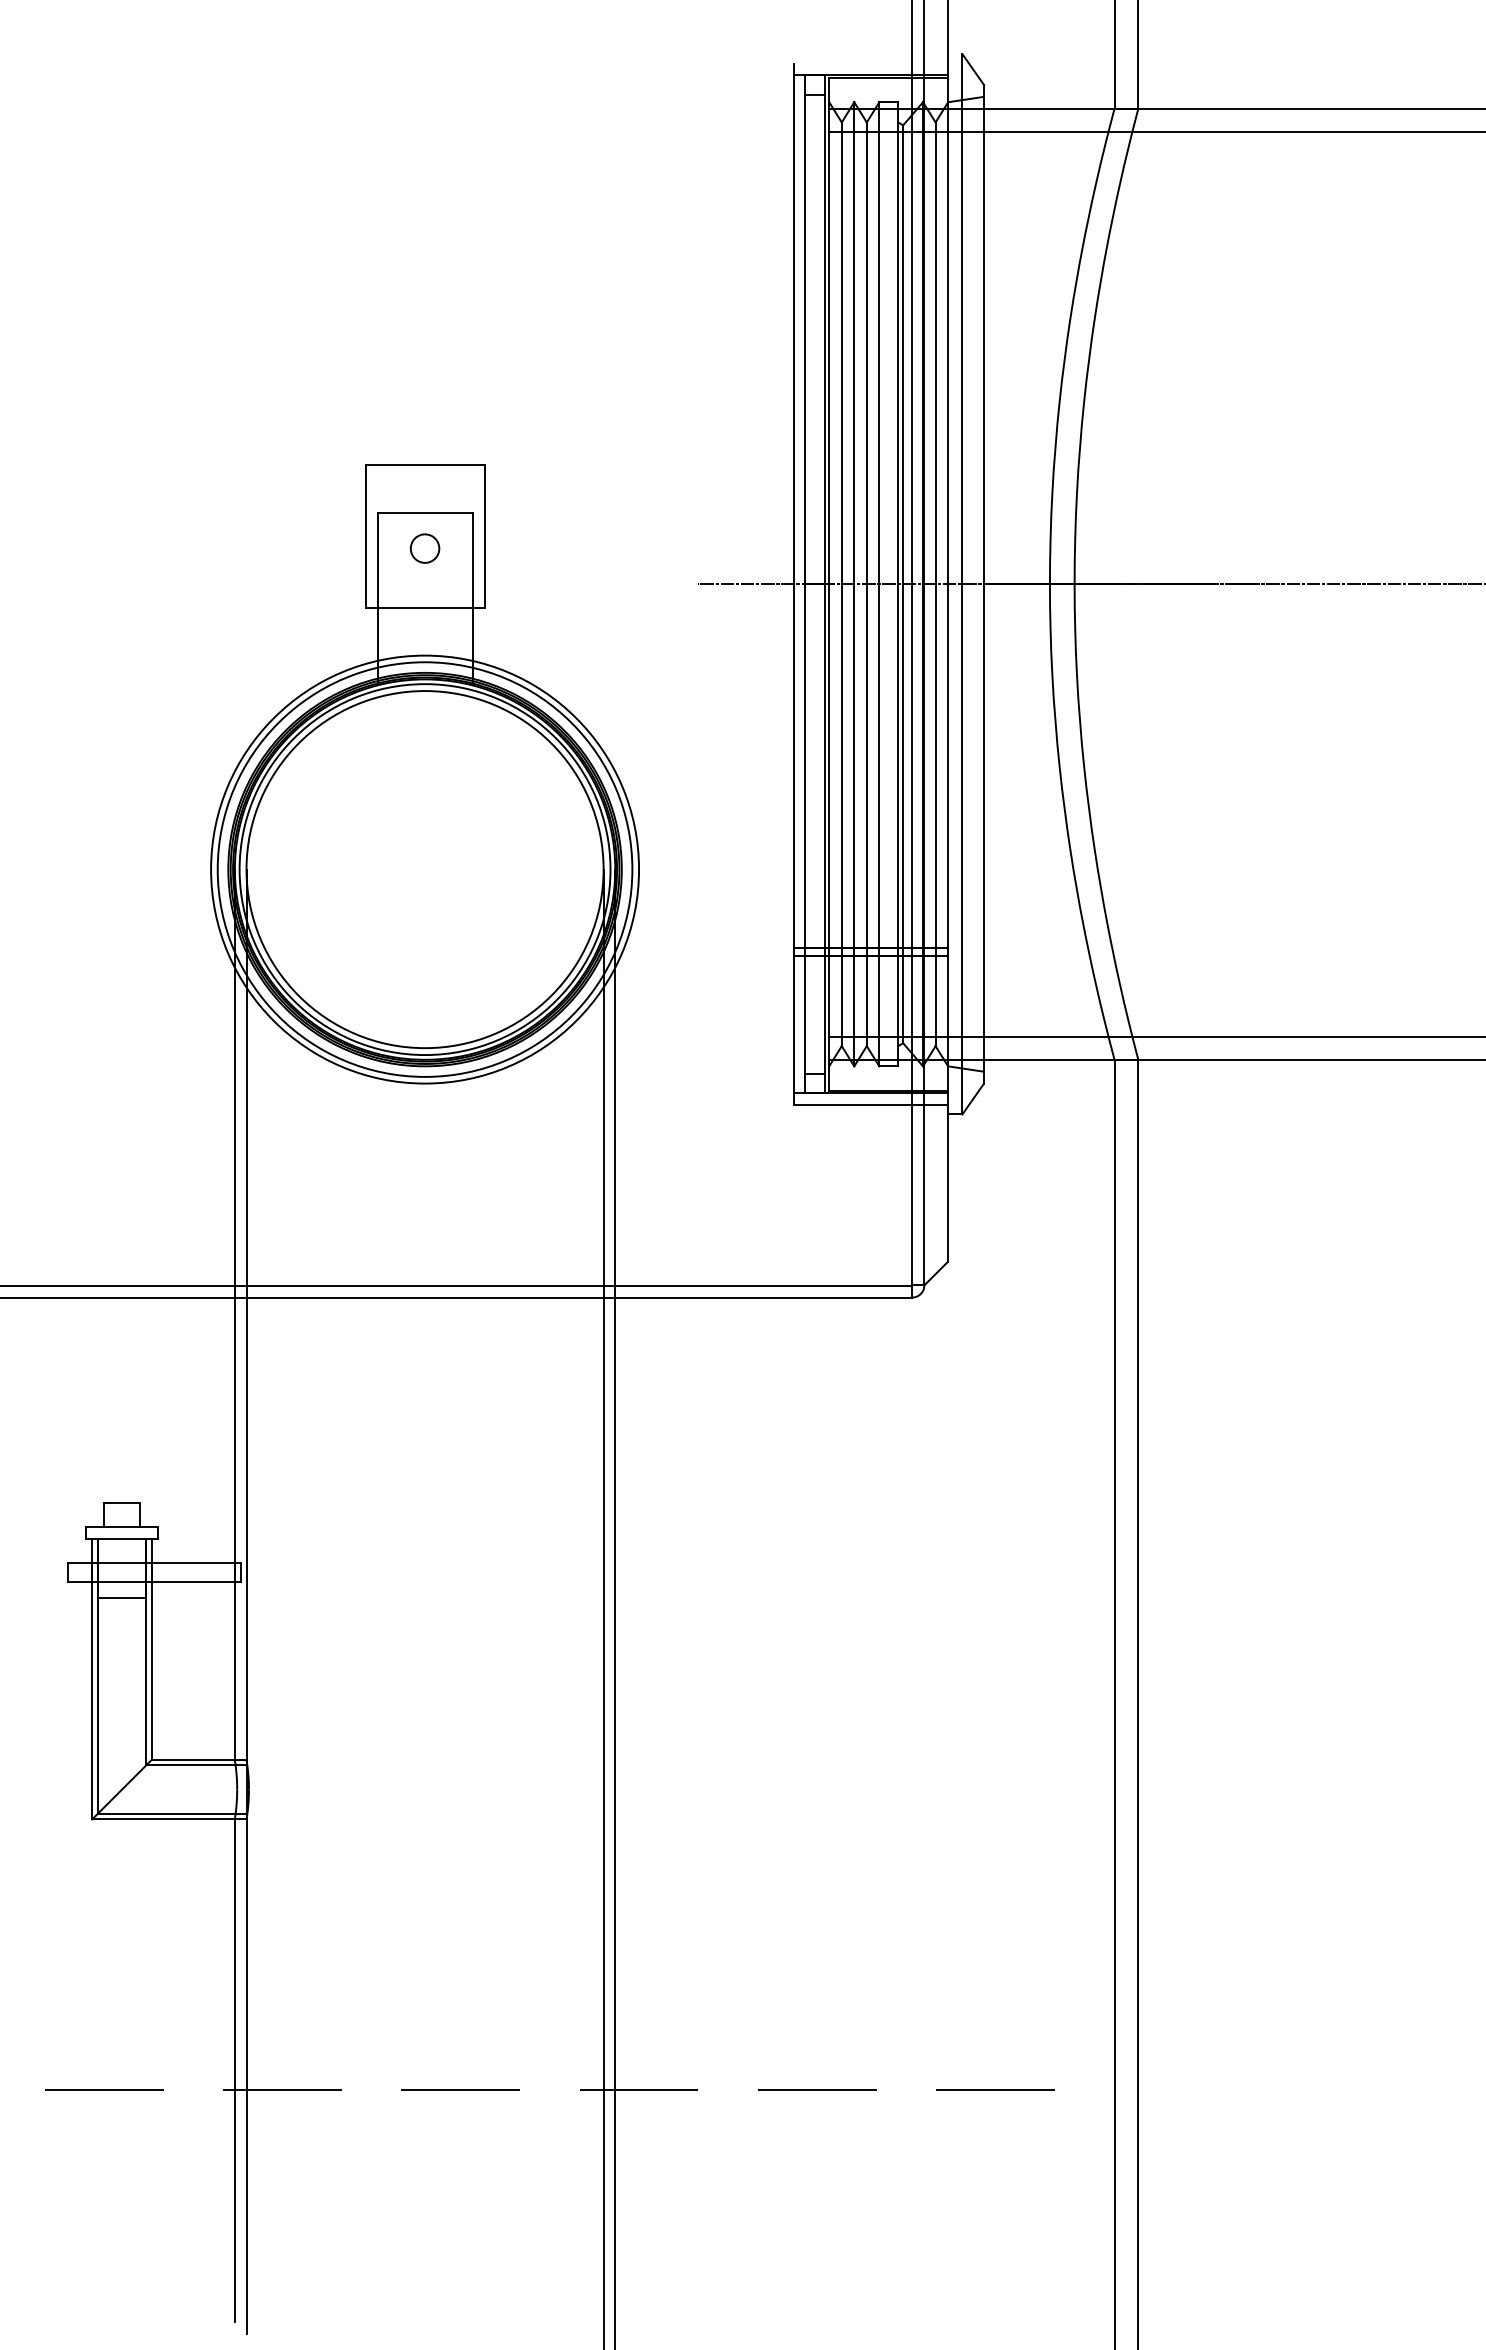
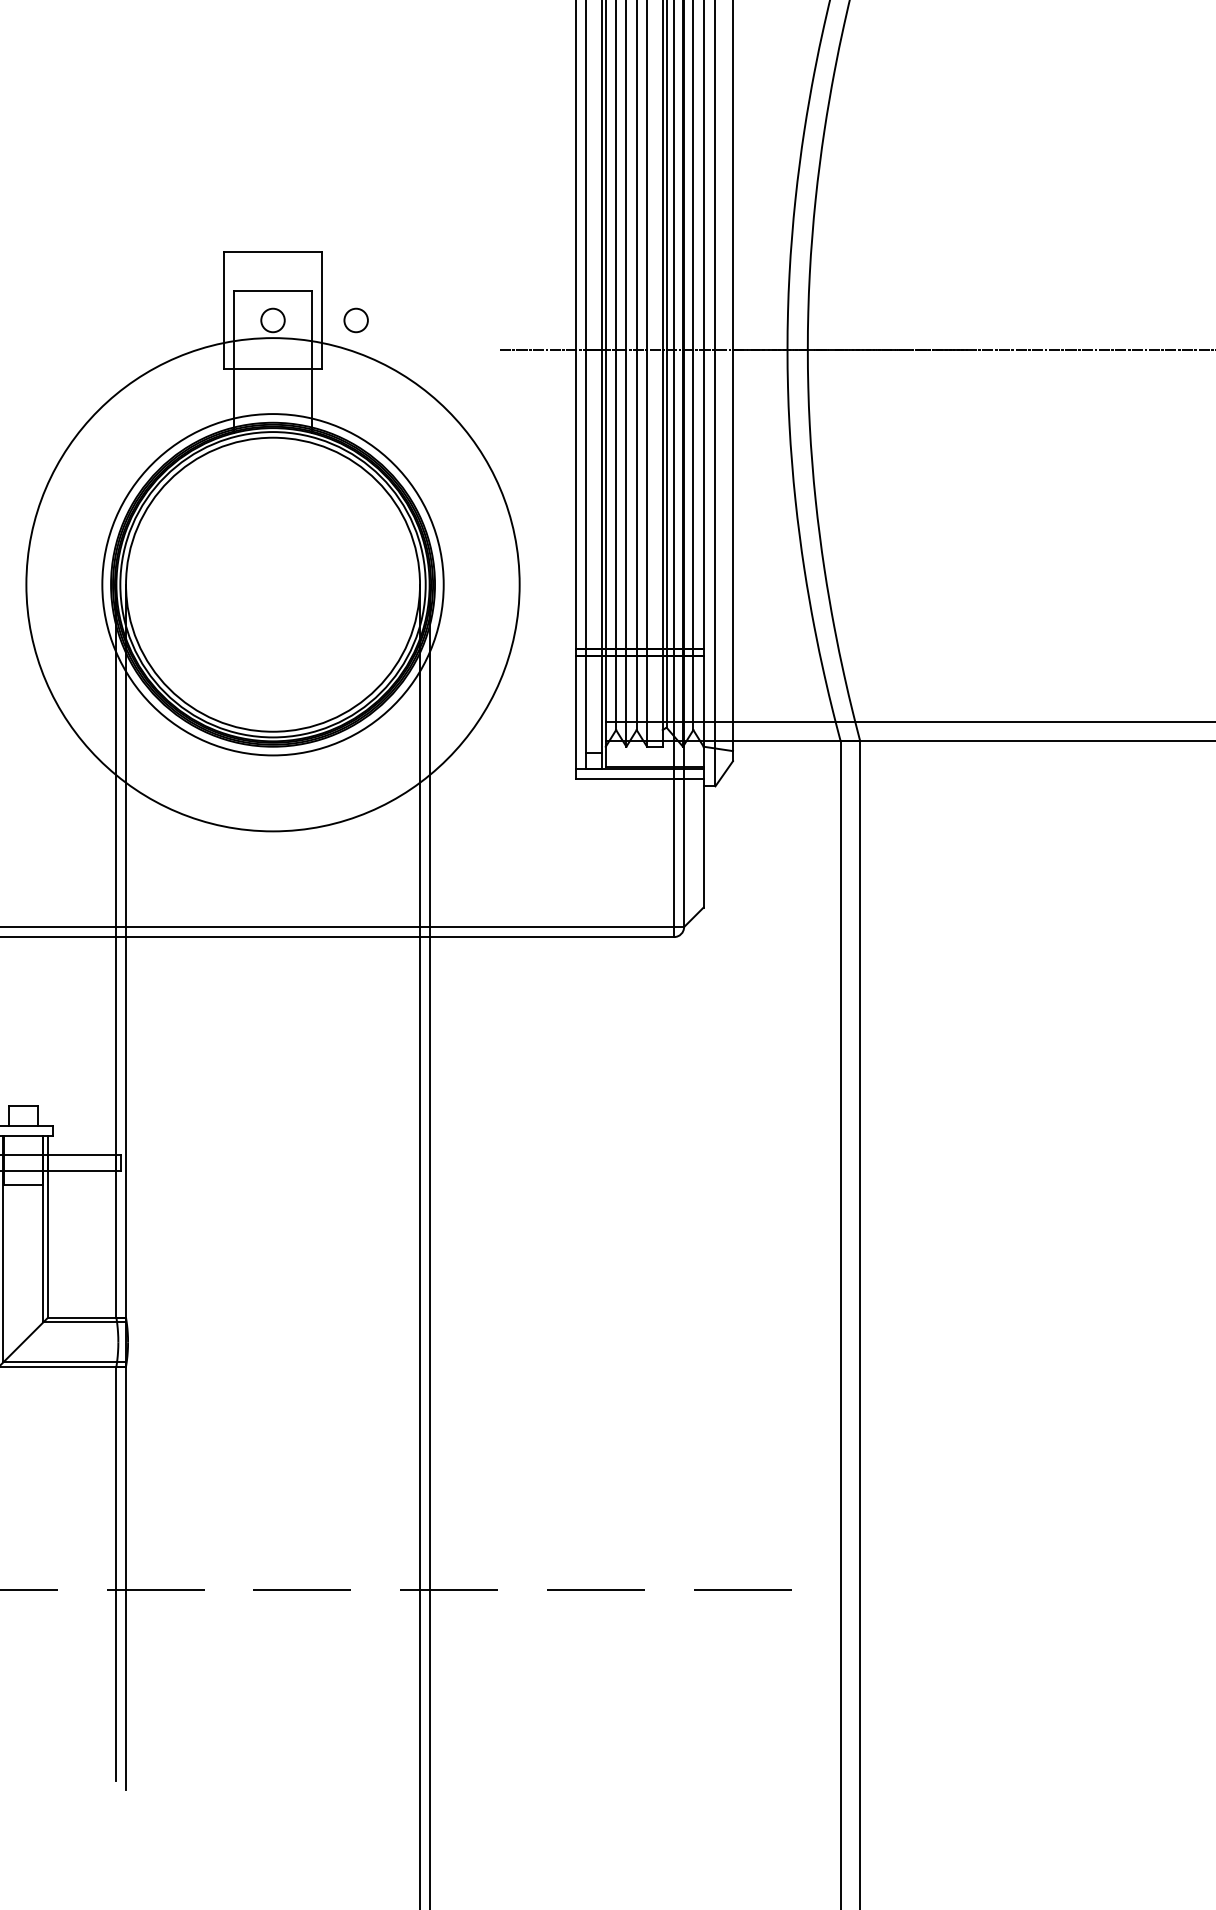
circle: (525, 548) -> (355, 320), added
circle: (425, 869) -> (273, 584), size x1.4

